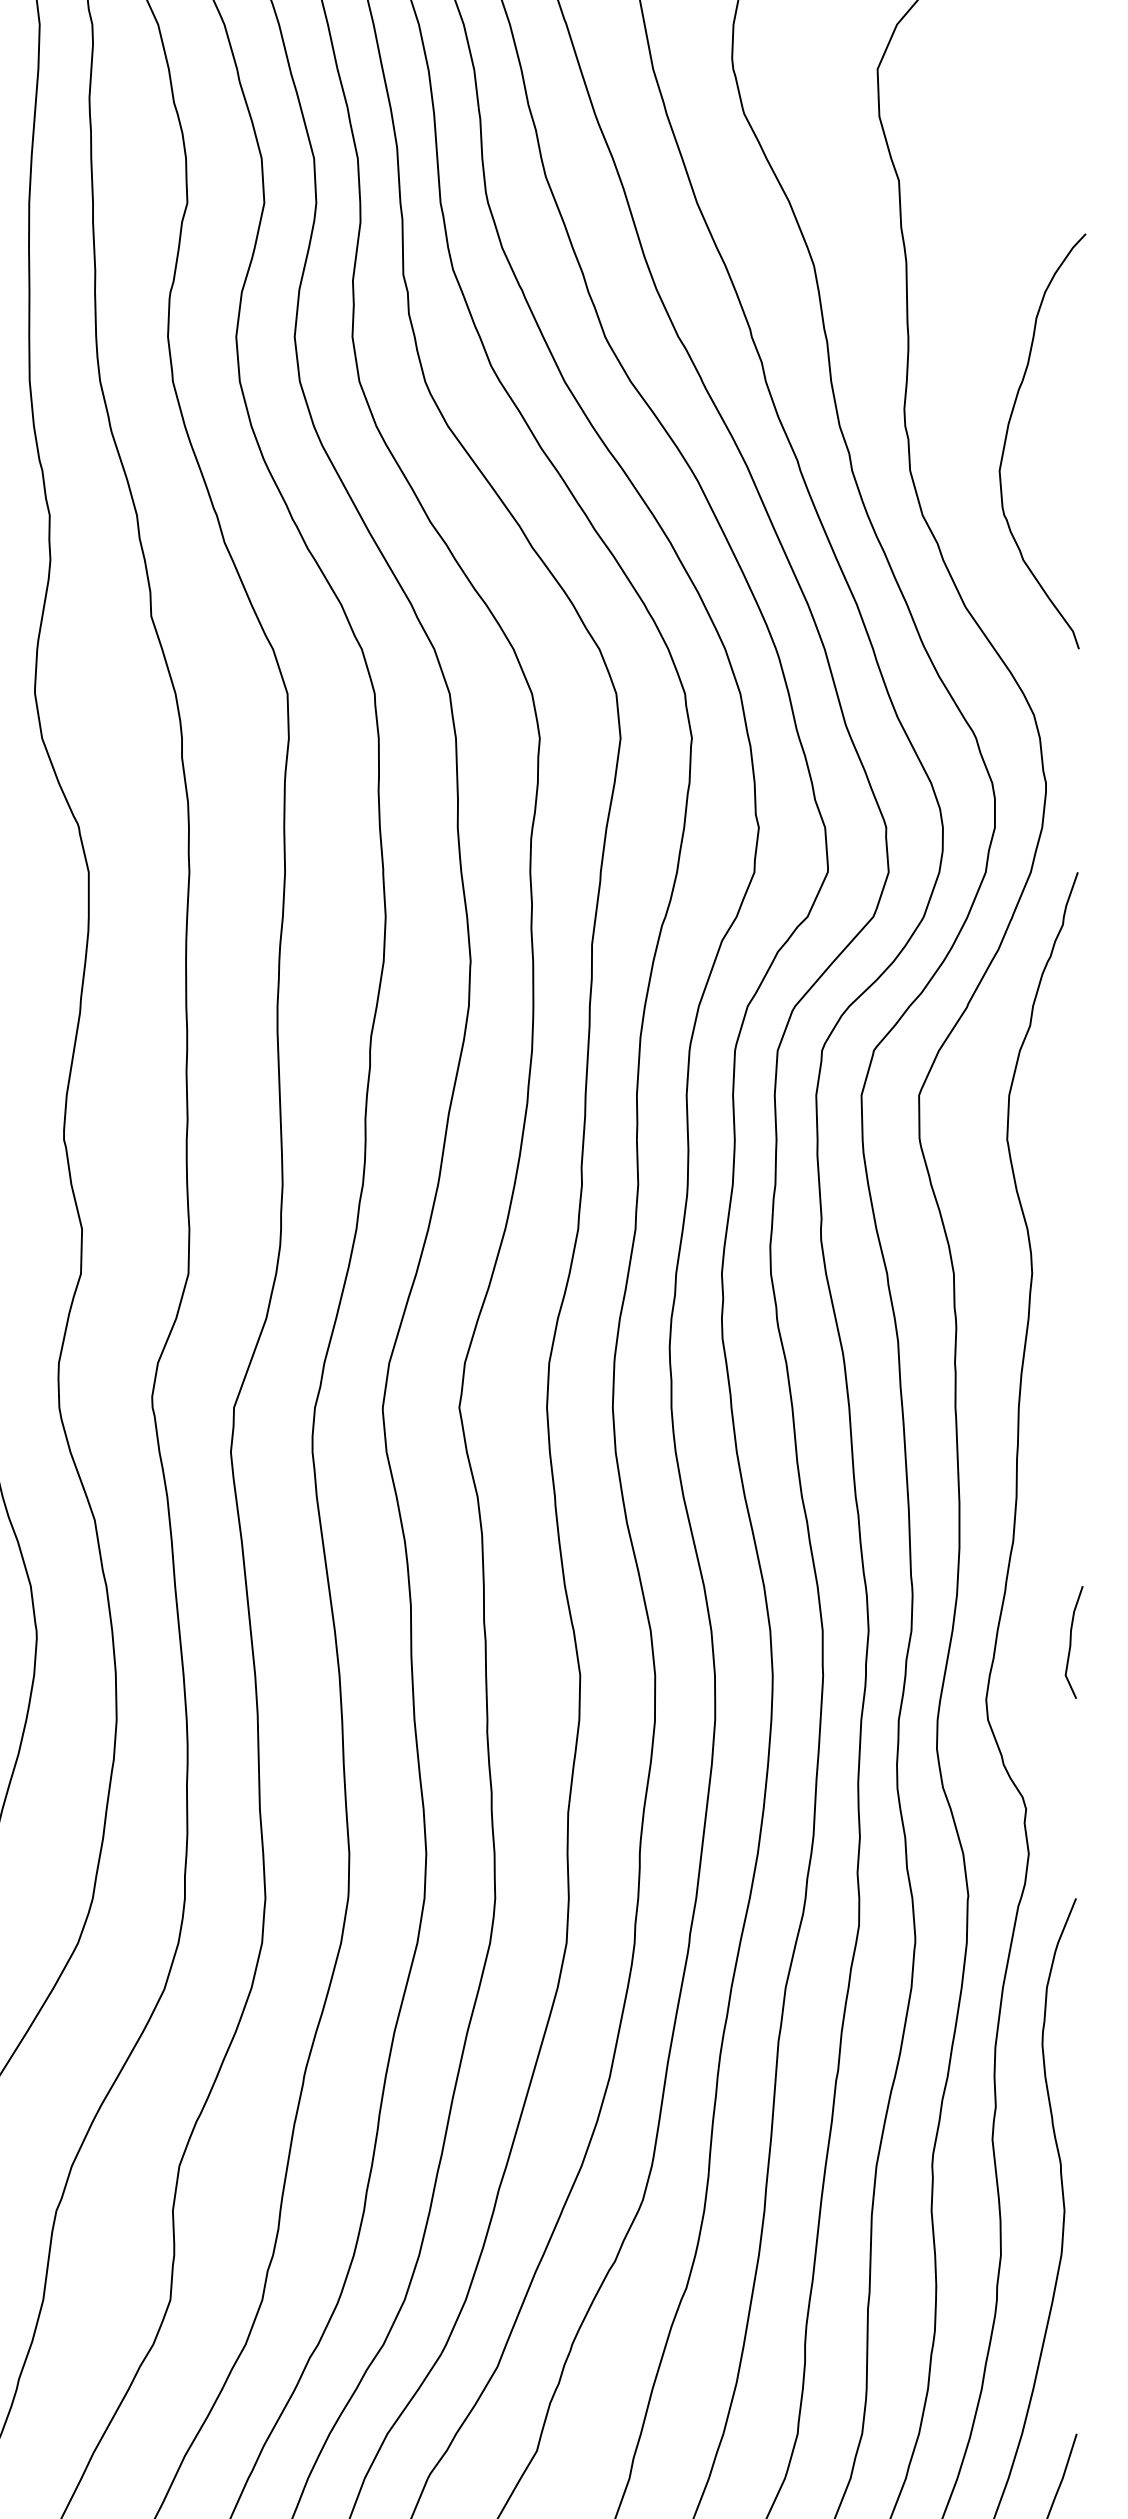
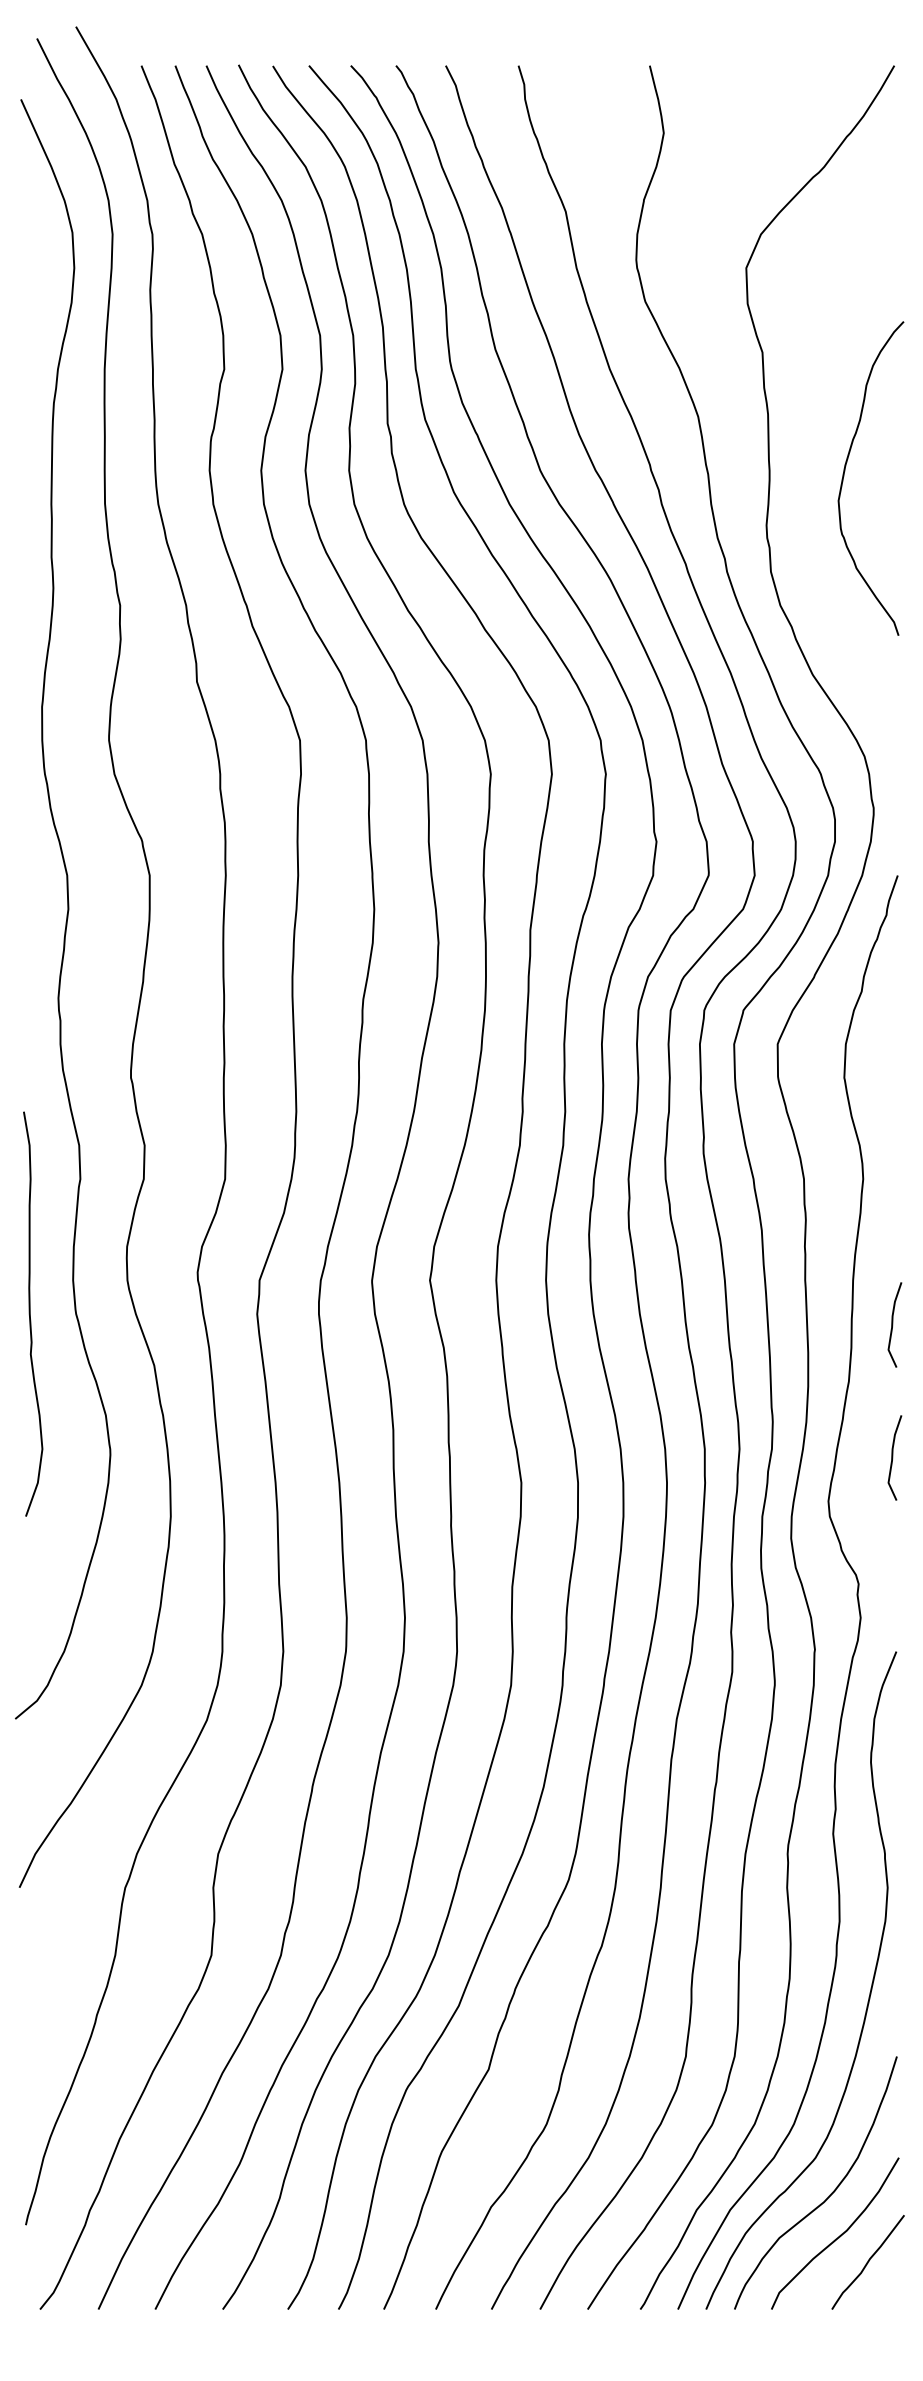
curve: (1008, 432) -> (845, 471), moved
curve: (1072, 1465) -> (893, 1324), added

